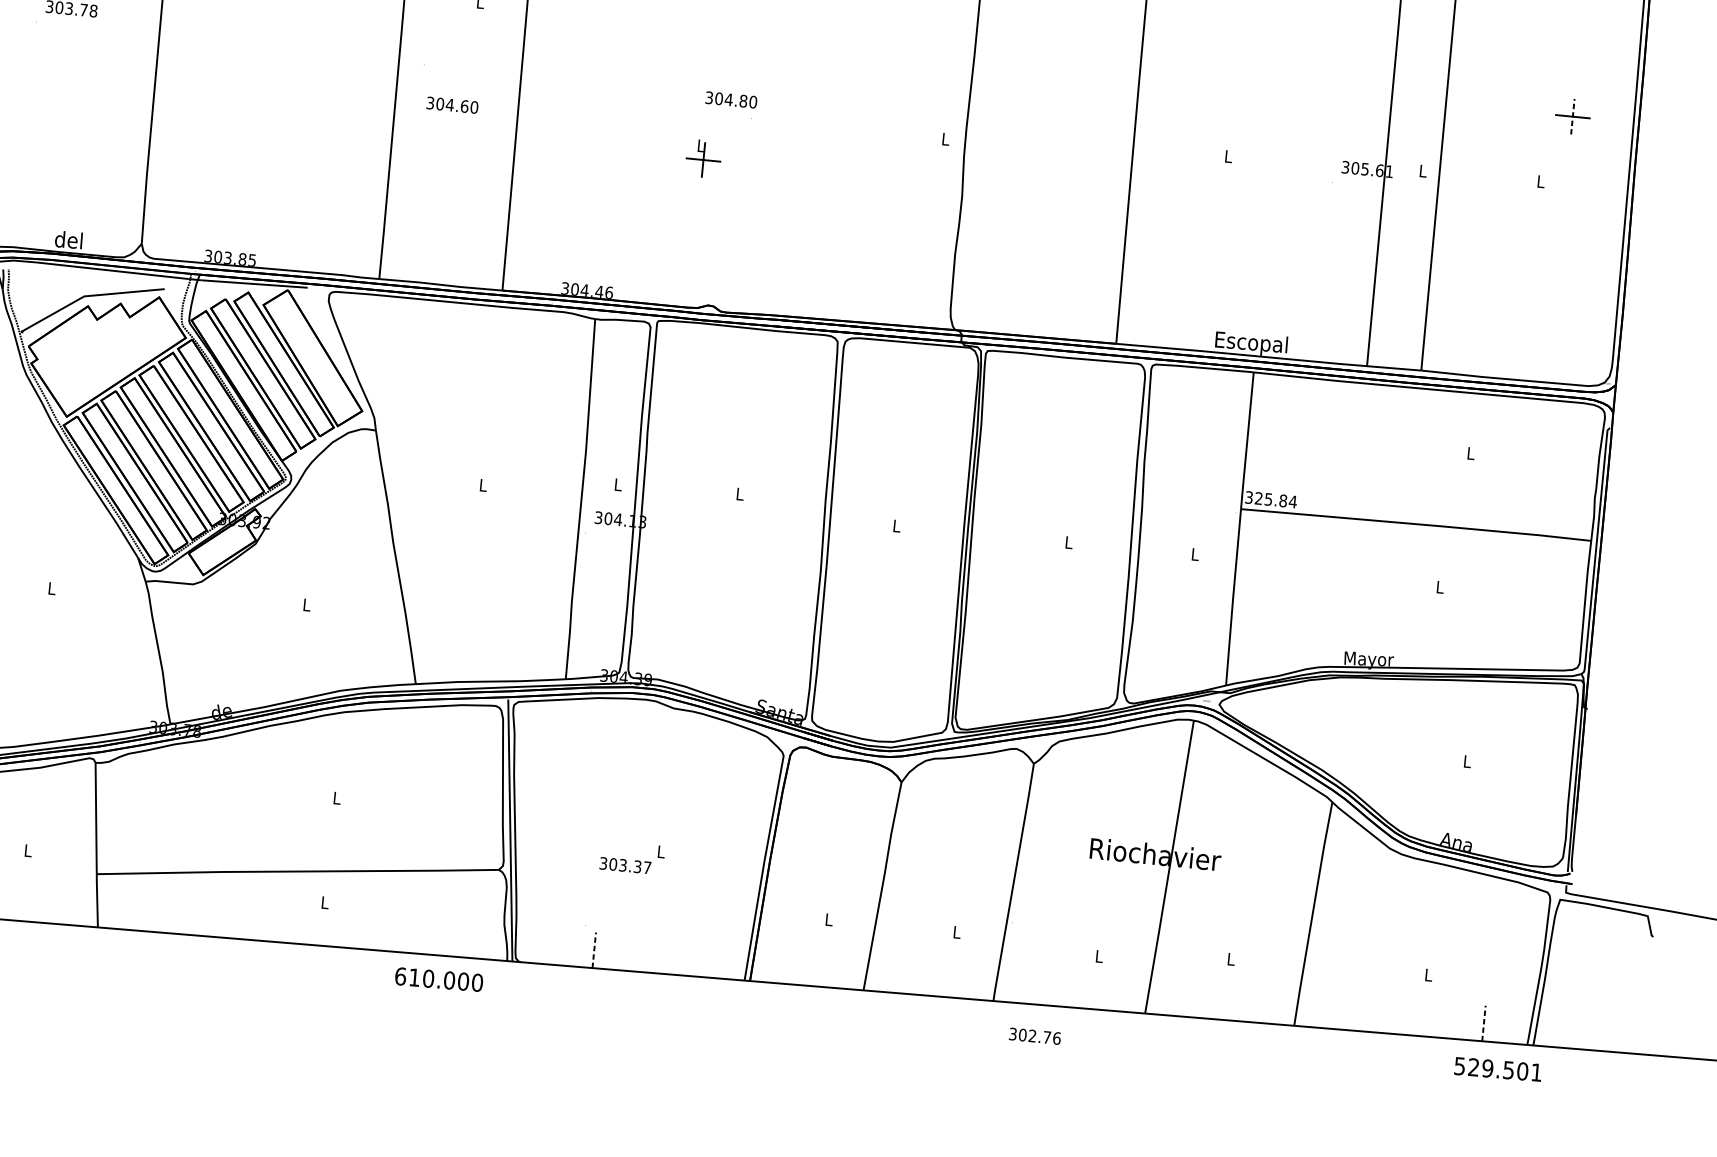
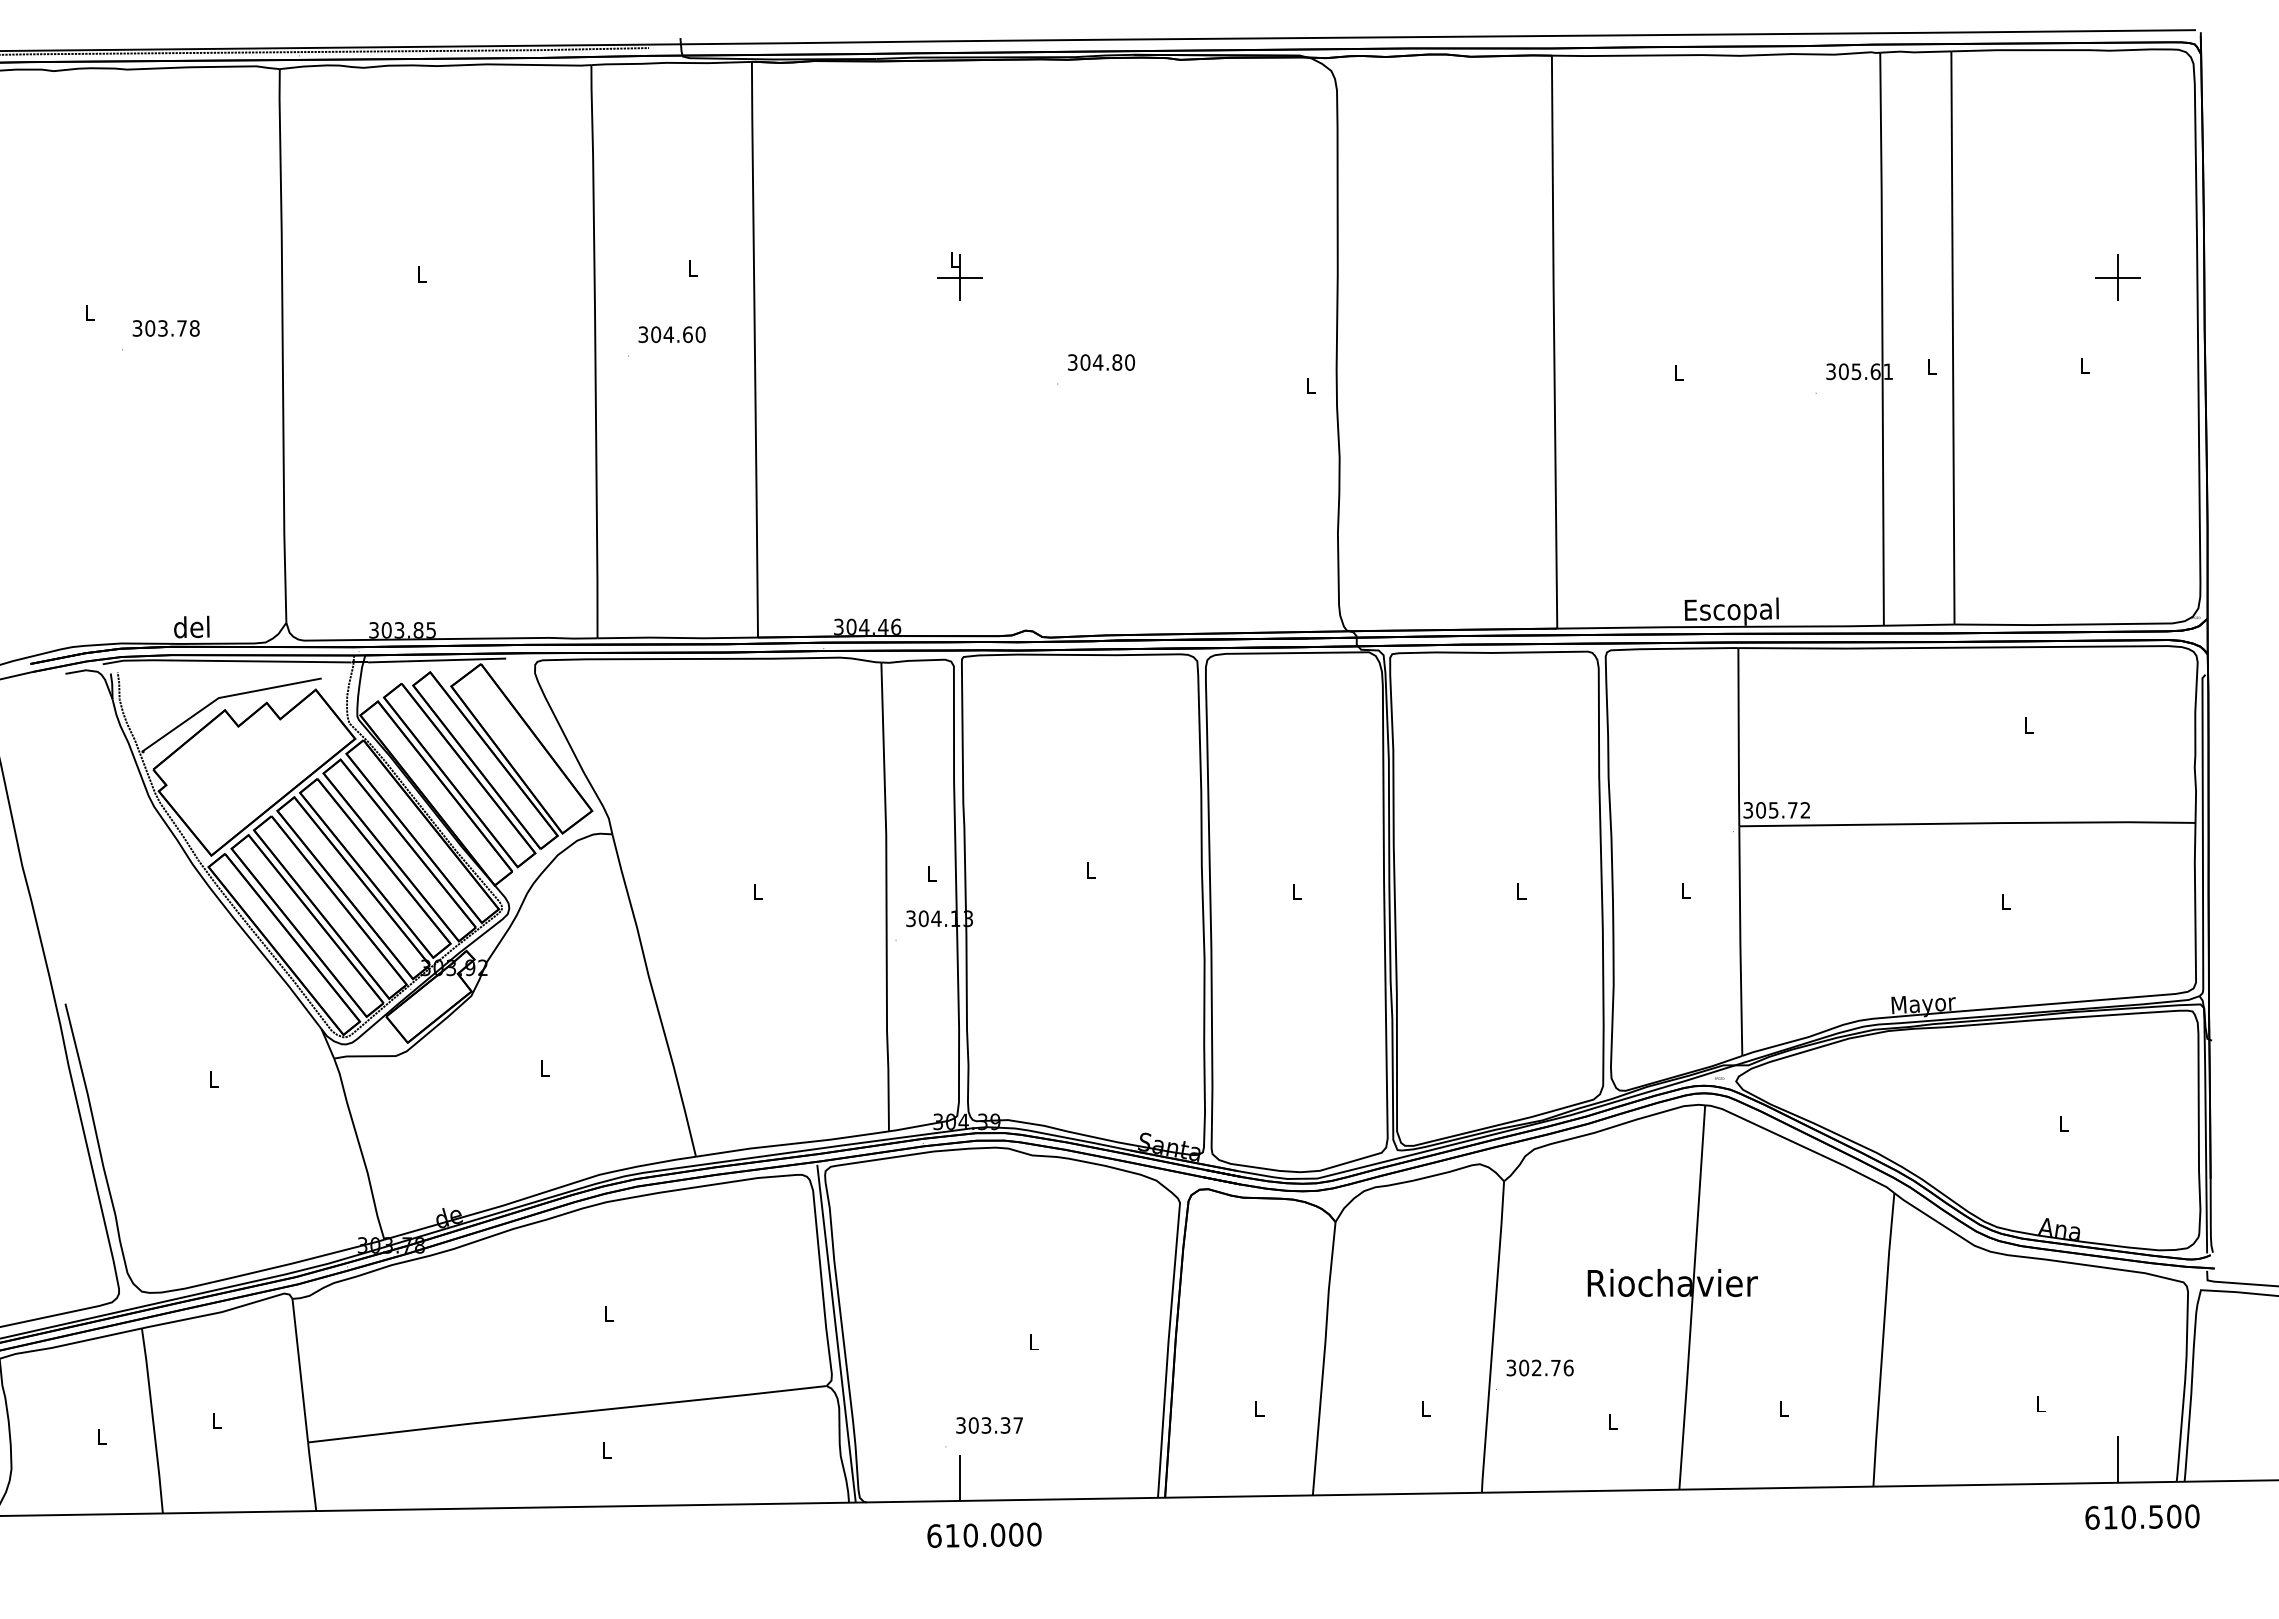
text: (731, 99) -> (1101, 362), moved
text: (452, 105) -> (671, 334), moved
line: (1573, 116) -> (2118, 277), dashed -> solid
part: (703, 159) -> (959, 276), moved
text: (1276, 500) -> (1783, 810), 325.84 -> 305.72
text: (625, 865) -> (989, 1425), moved
line: (594, 950) -> (960, 1477), dashed -> solid
text: (439, 979) -> (984, 1534), moved
line: (1484, 1023) -> (2118, 1459), dashed -> solid
text: (1034, 1035) -> (1539, 1367), moved
text: (1498, 1068) -> (2142, 1516), 529.501 -> 610.500

